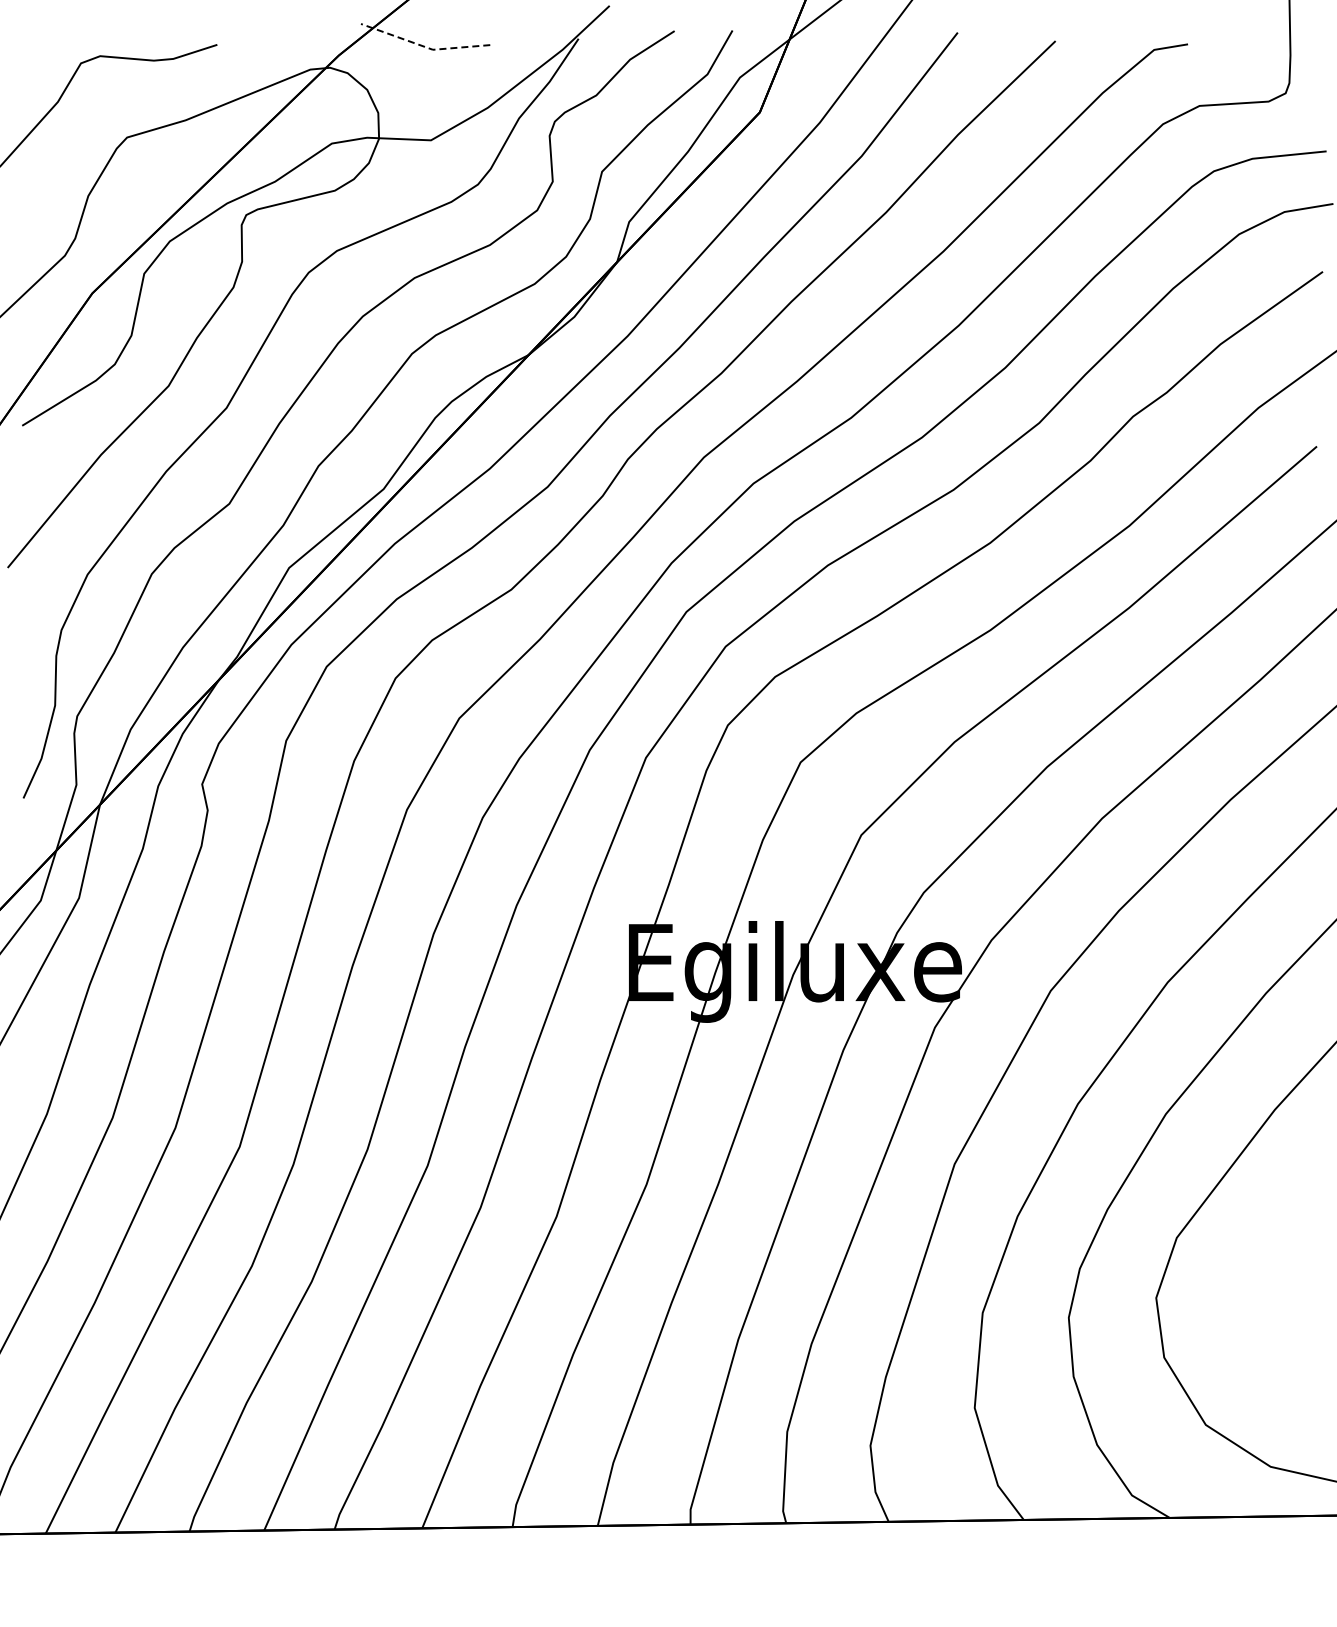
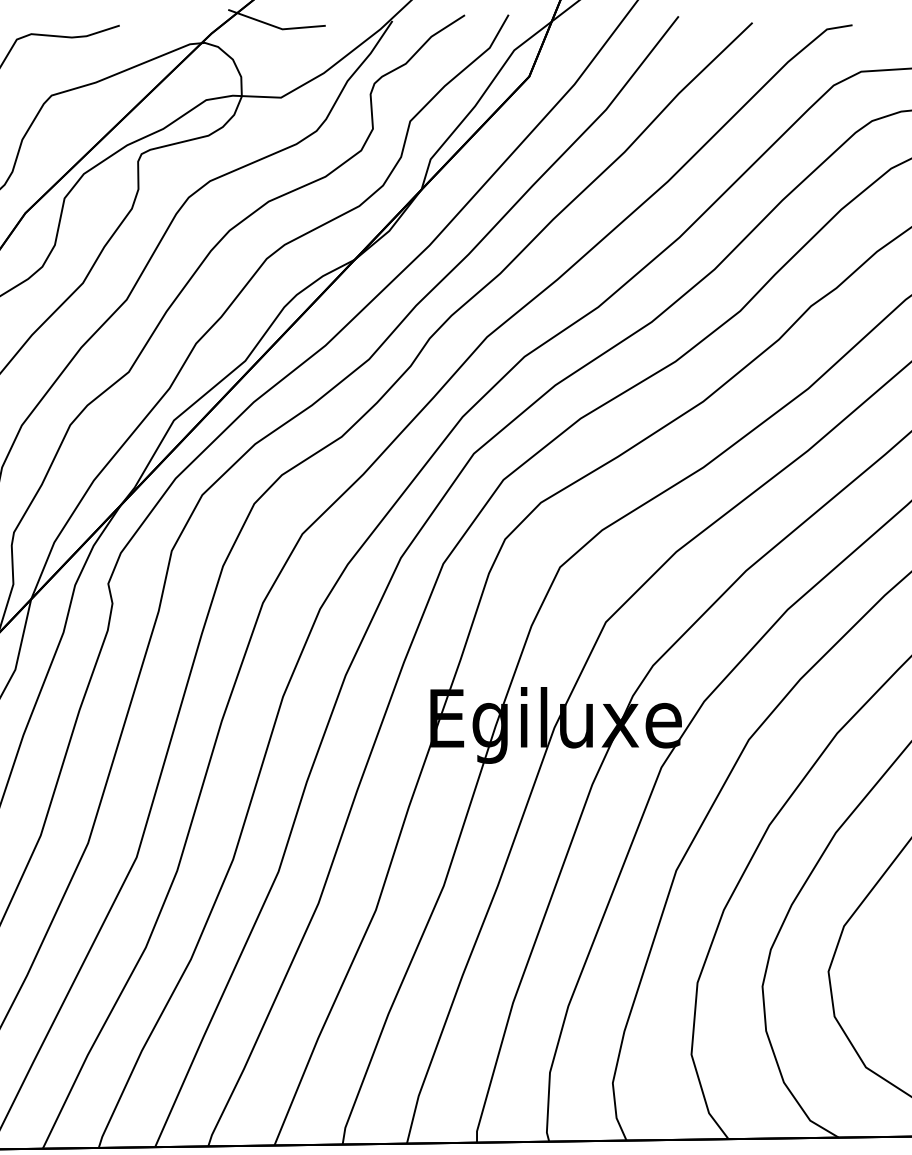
line: (424, 46) -> (276, 26), dashed -> solid

